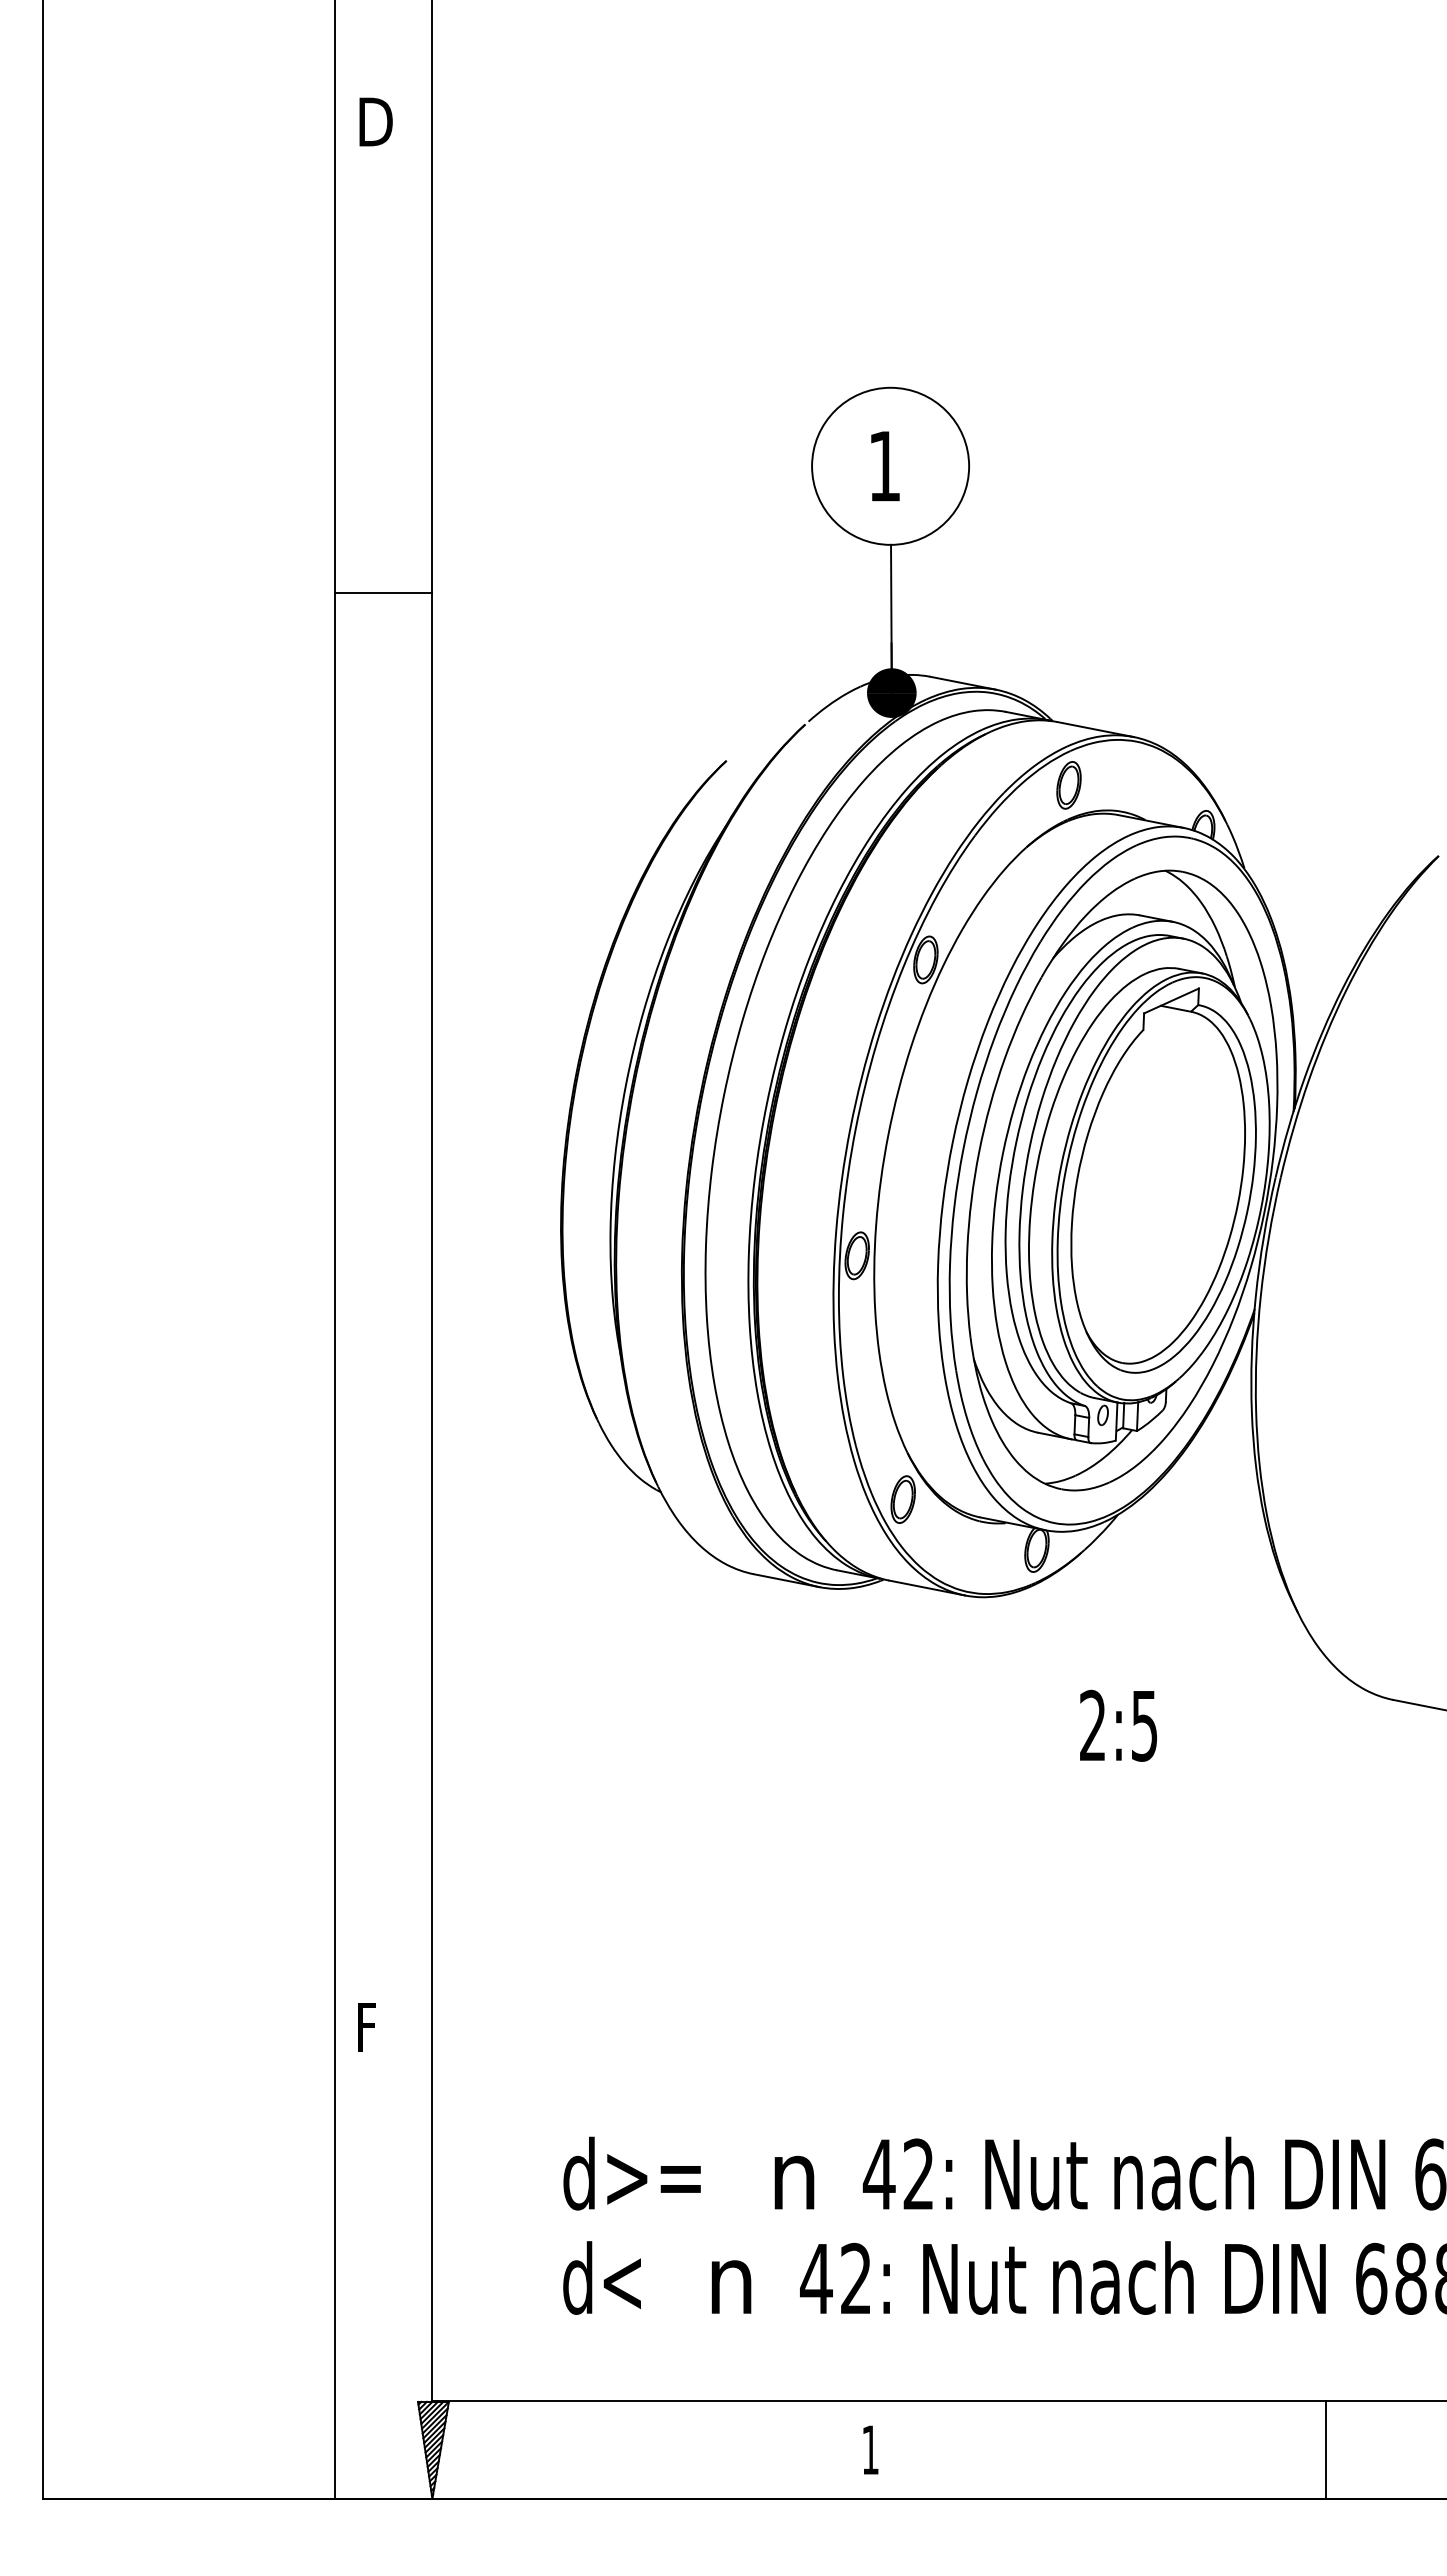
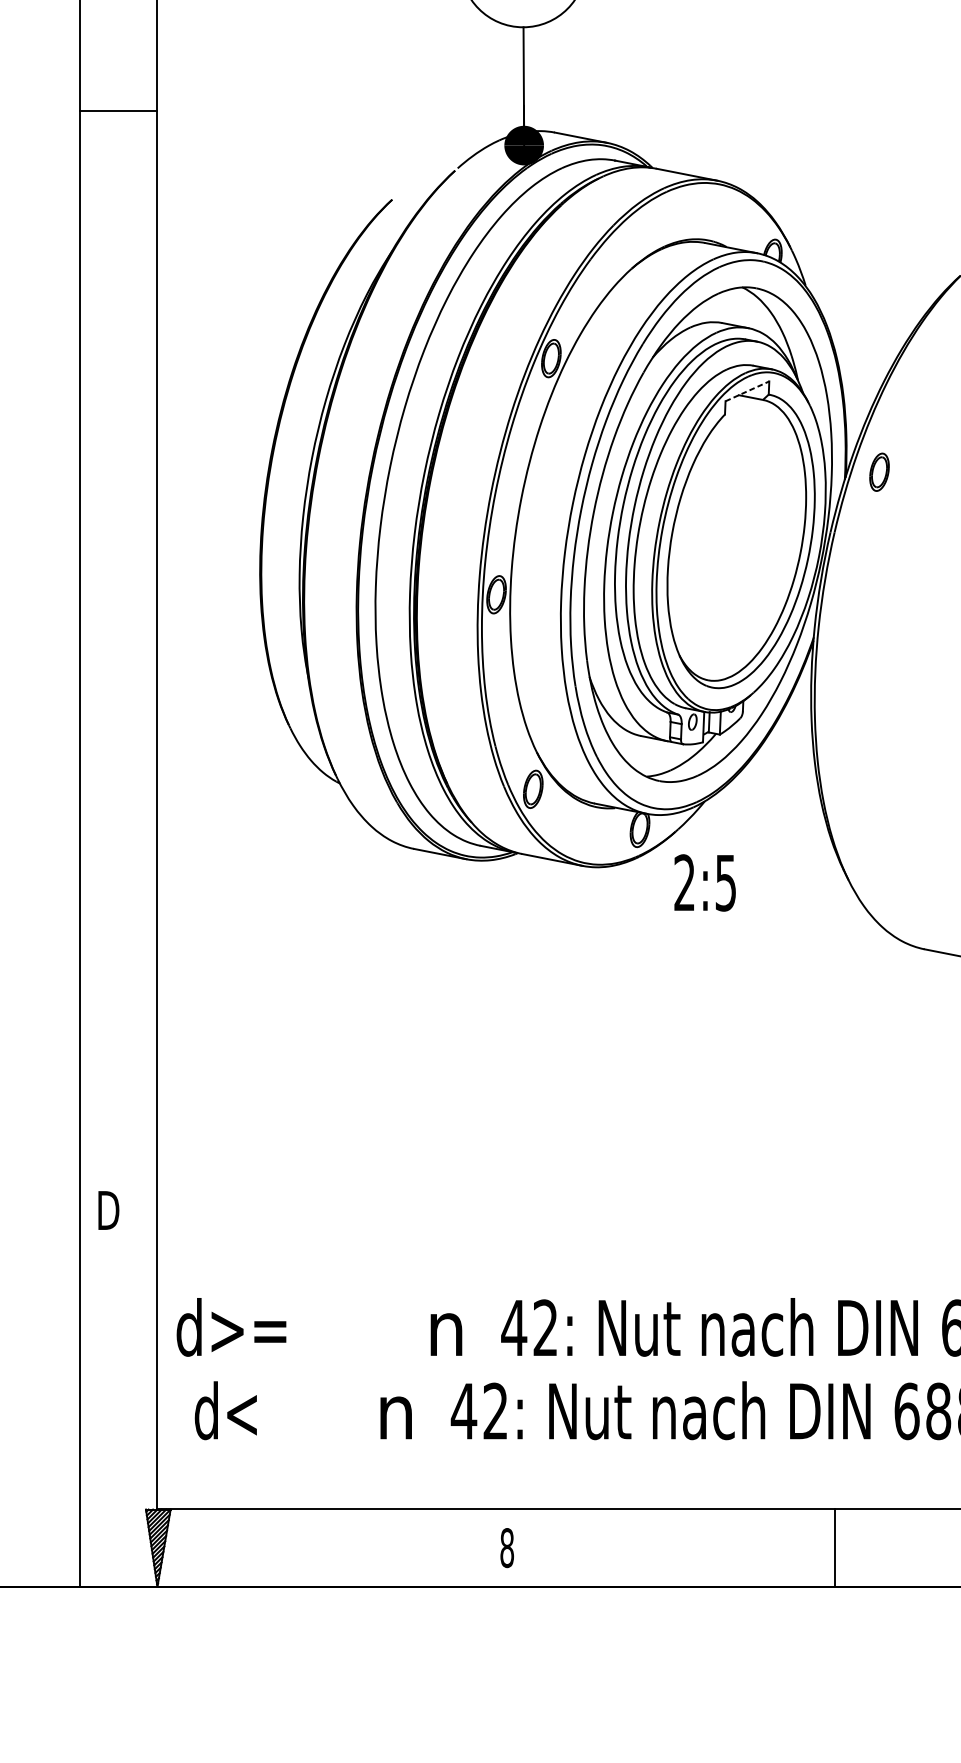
line: (383, 593) -> (118, 110), moved
part: (1068, 785) -> (879, 472), moved
line: (1171, 1000) -> (747, 390), solid -> dashed
text: (1118, 1725) -> (705, 882), moved
text: (371, 2027) -> (108, 1210), F -> D
text: (631, 2173) -> (230, 1327), moved
text: (601, 2277) -> (225, 1410), moved
line: (1326, 2449) -> (835, 1547), moved
text: (870, 2450) -> (507, 1548), 1 -> 8

